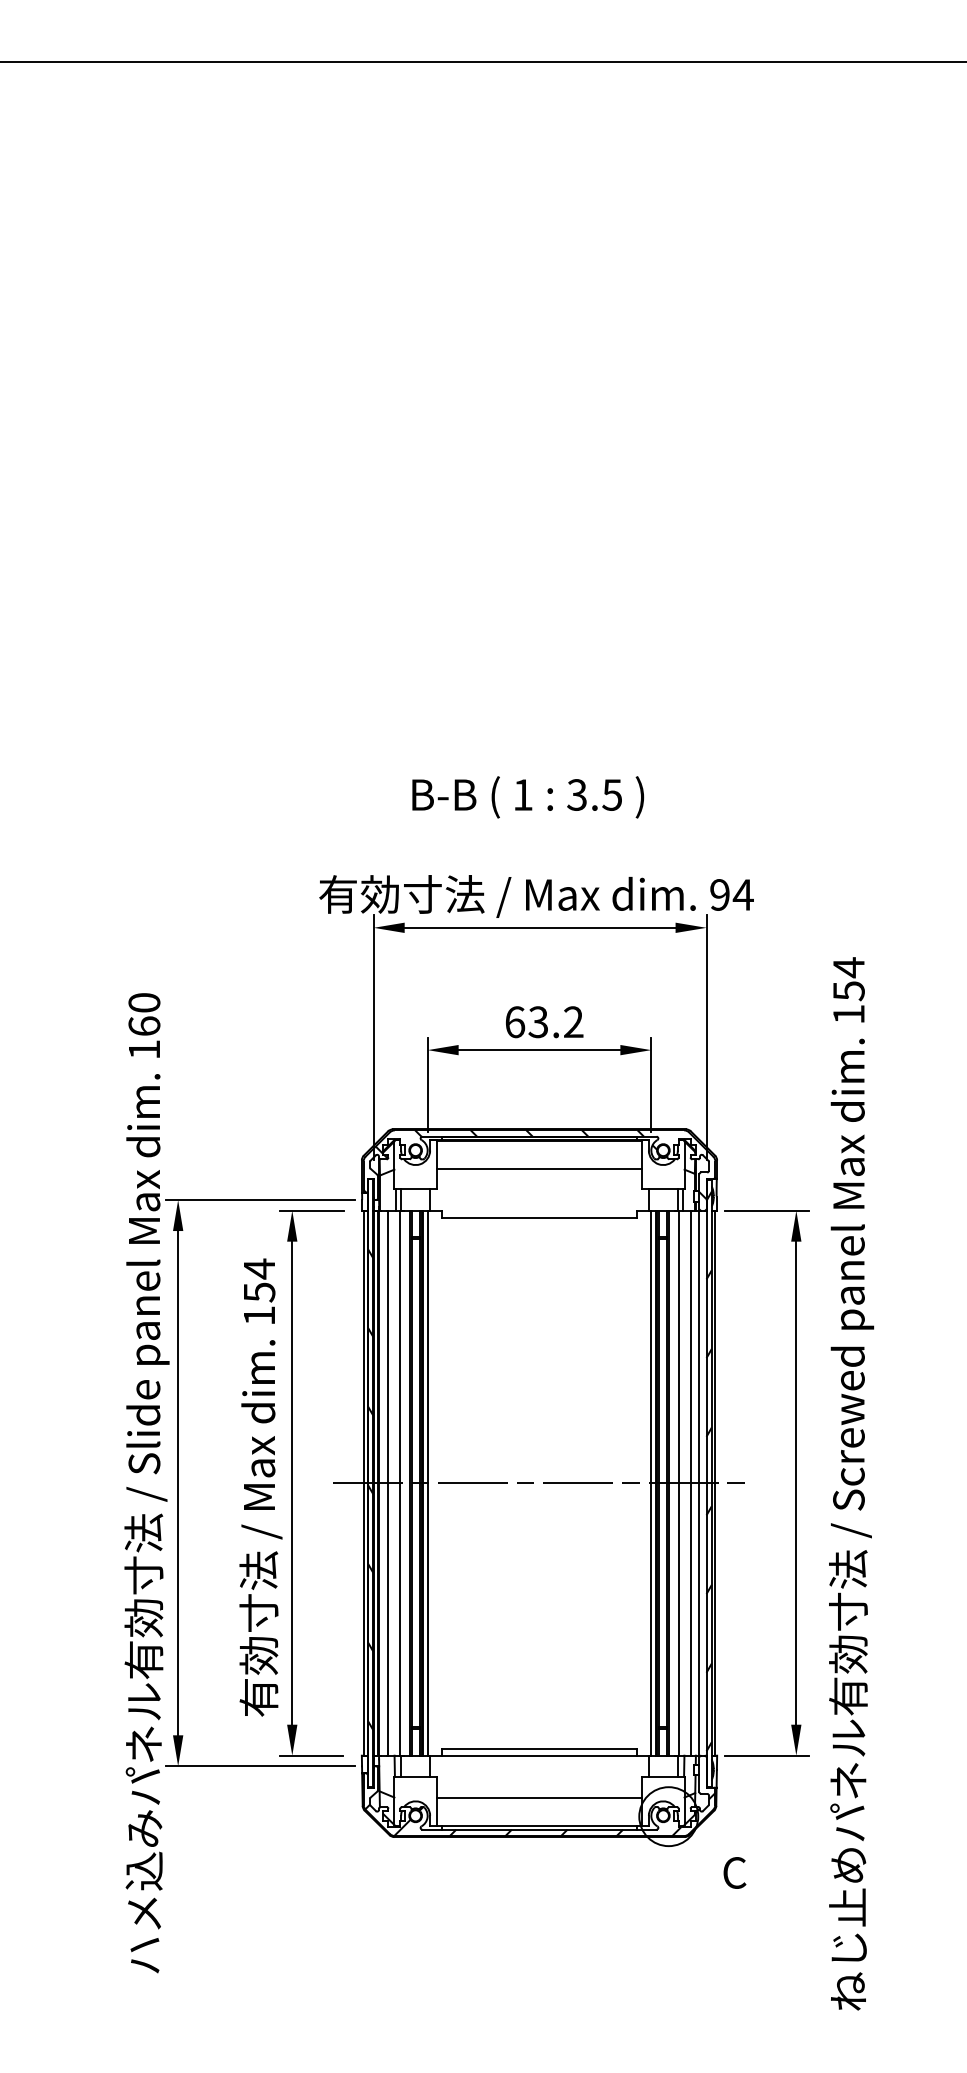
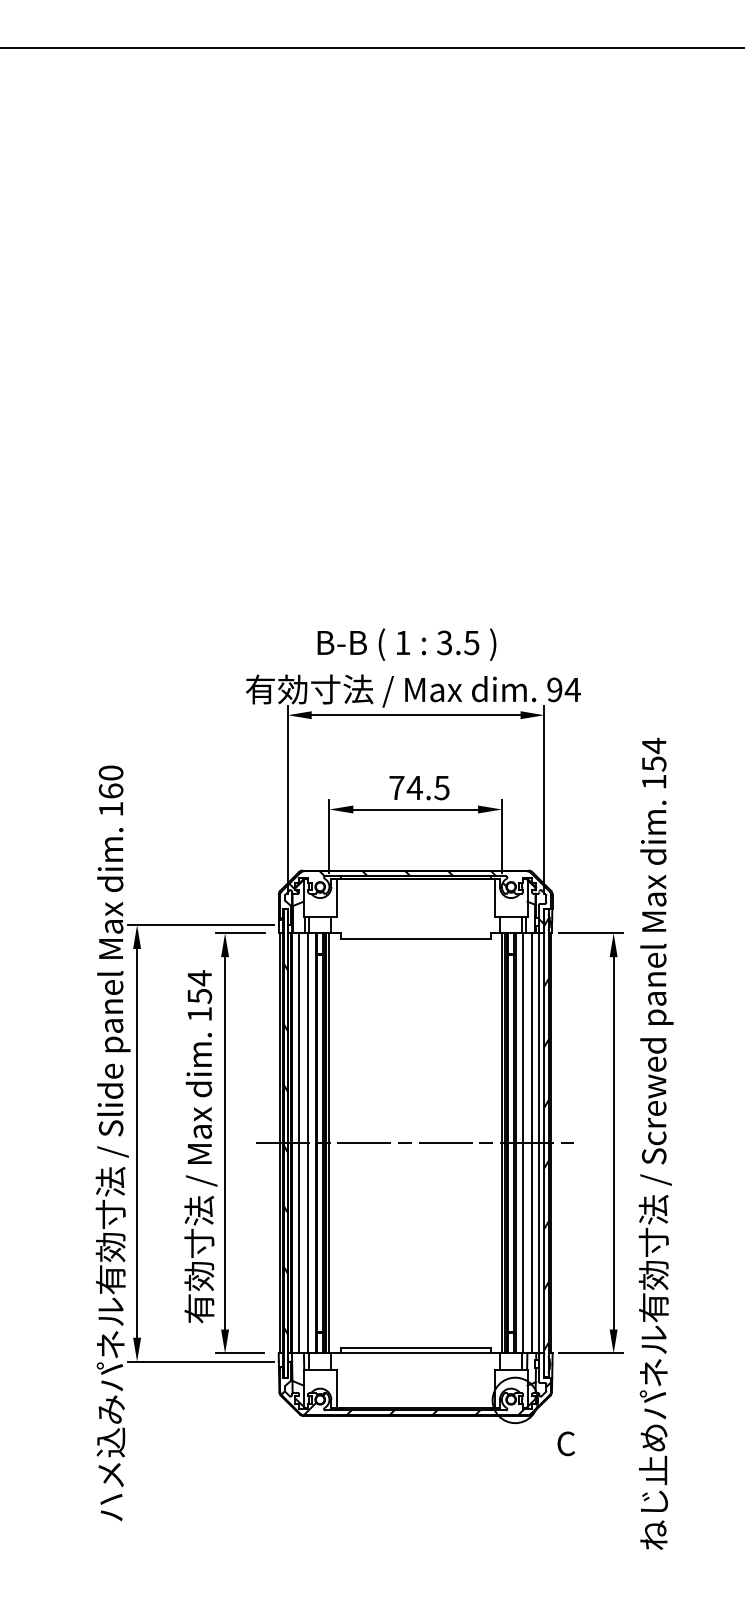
text: (528, 797) -> (407, 644), moved
text: (544, 1022) -> (419, 788), 63.2 -> 74.5
line: (539, 1169) -> (415, 901), removed
line: (539, 1798) -> (415, 1386), removed

